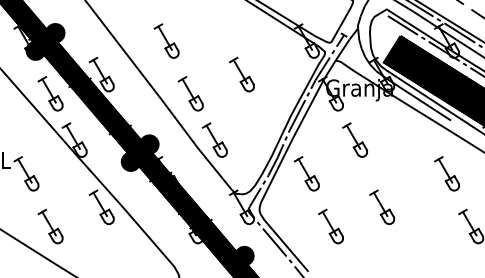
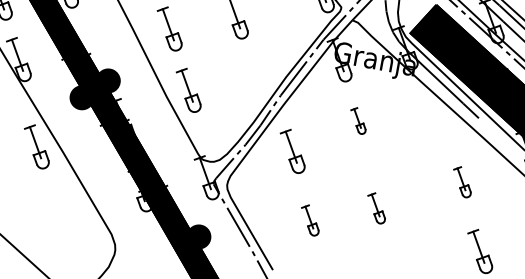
part: (354, 139) -> (357, 120), size x0.6
part: (446, 173) -> (461, 181), size x0.7
part: (382, 206) -> (376, 207), size x0.7
part: (330, 226) -> (309, 220), size x0.7

